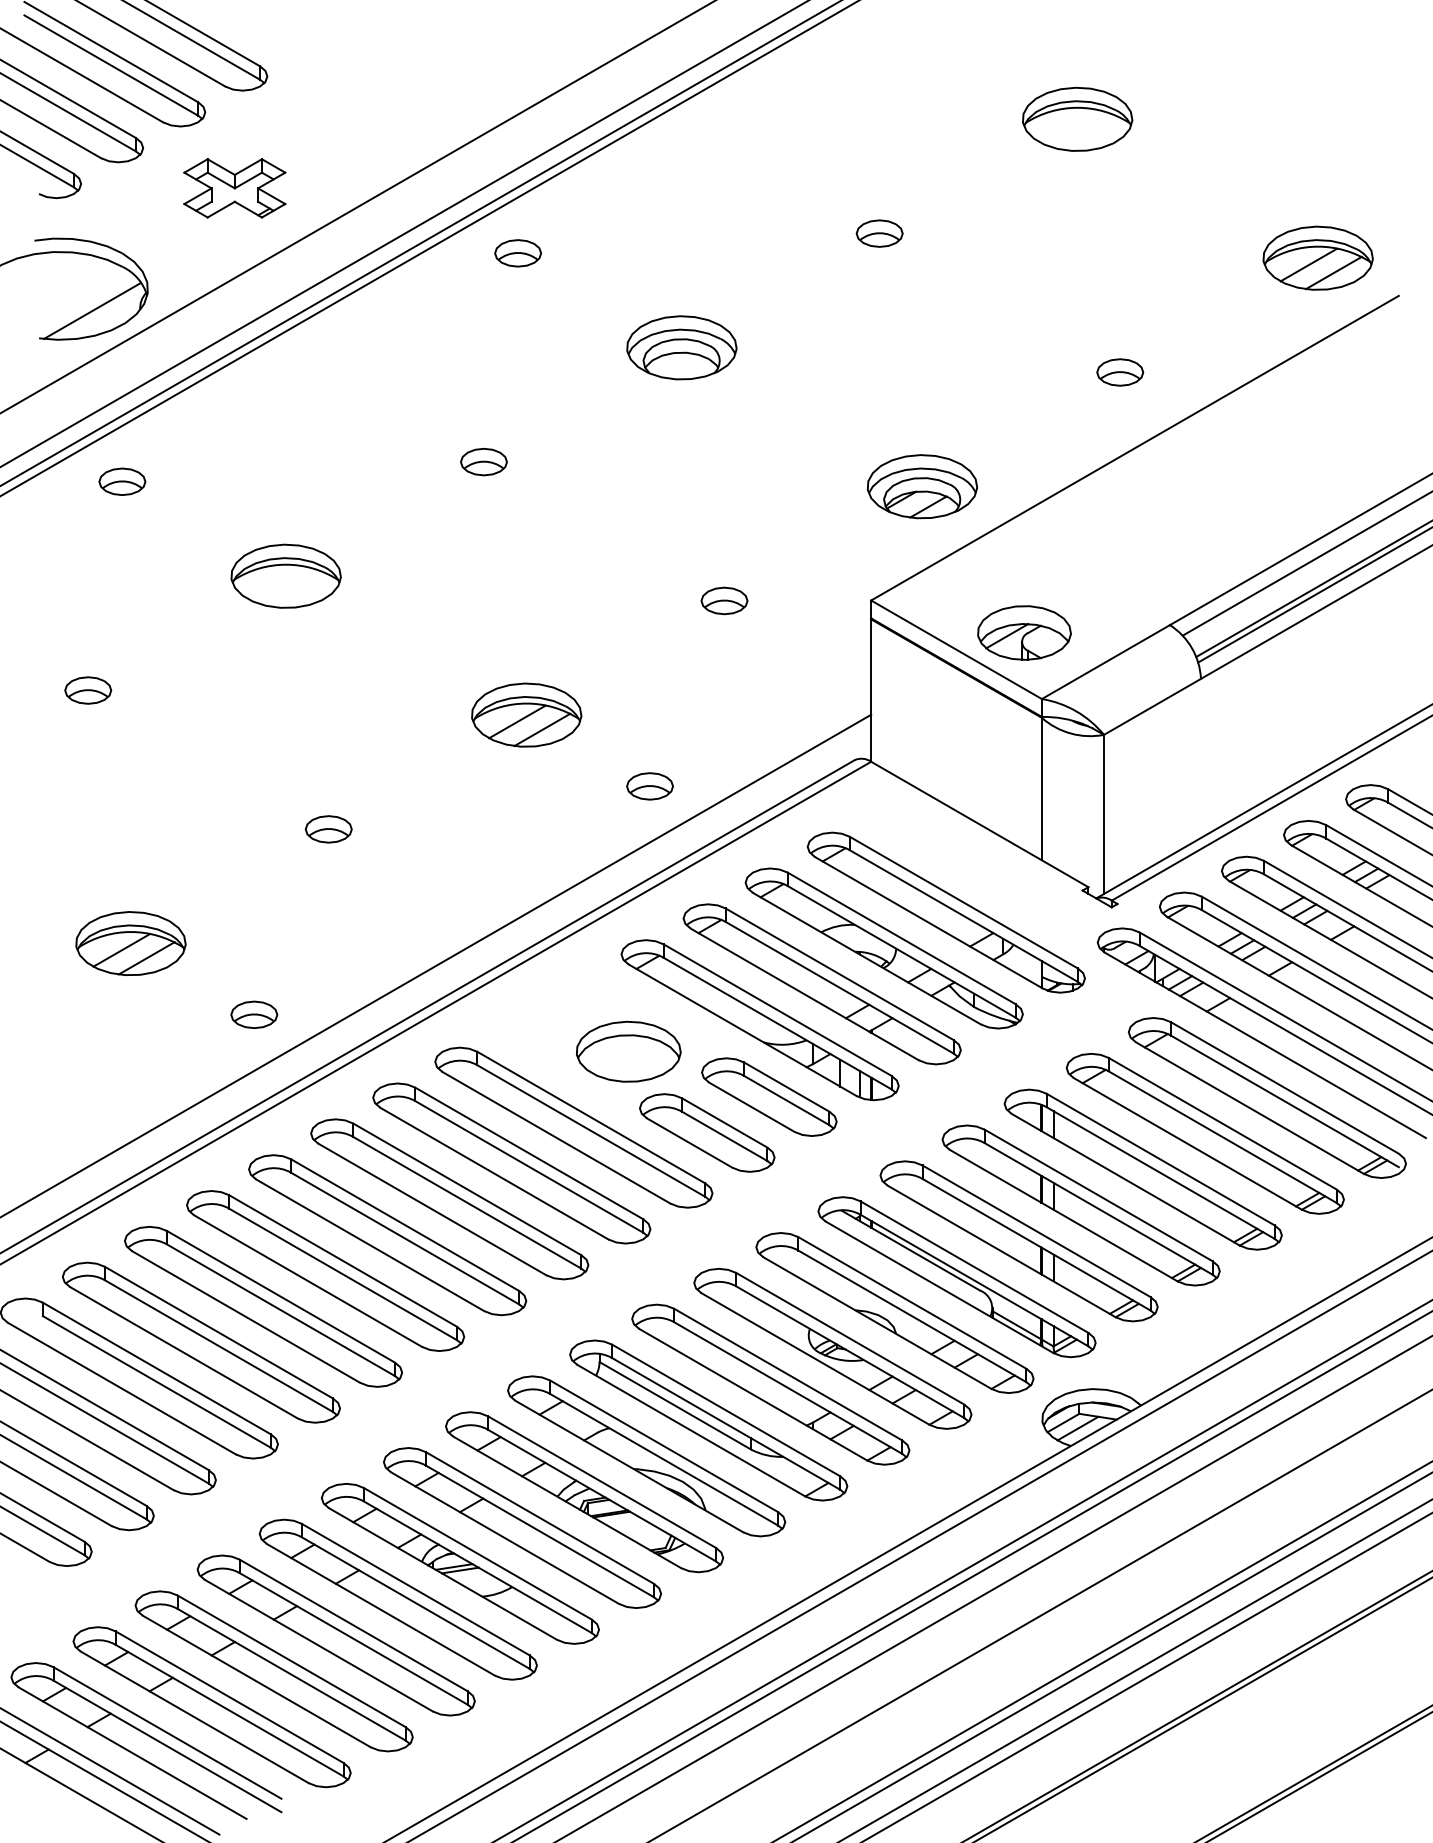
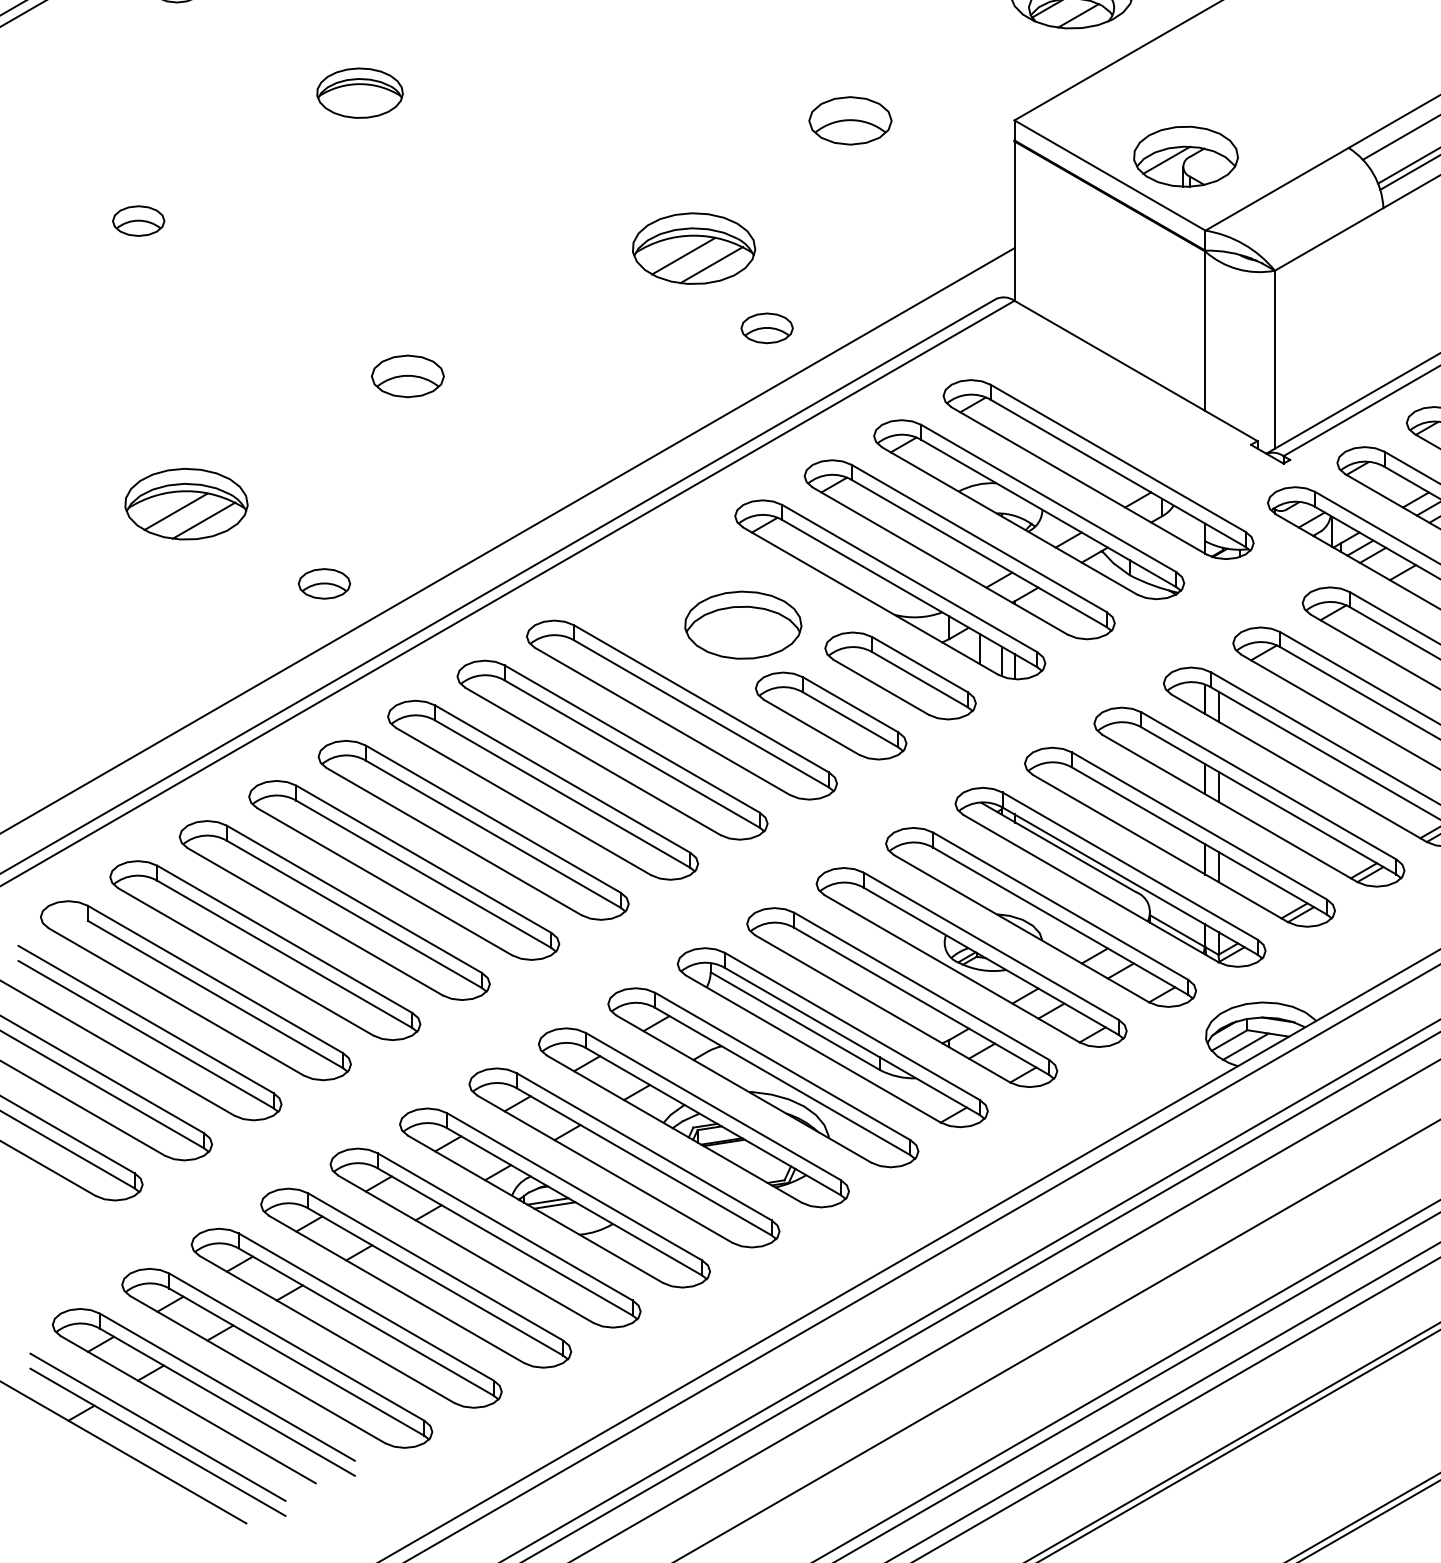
part: (285, 575) -> (359, 92), size x0.7
part: (724, 600) -> (850, 120), size x1.6
part: (526, 714) -> (693, 247), moved
part: (328, 829) -> (407, 376), size x1.4

